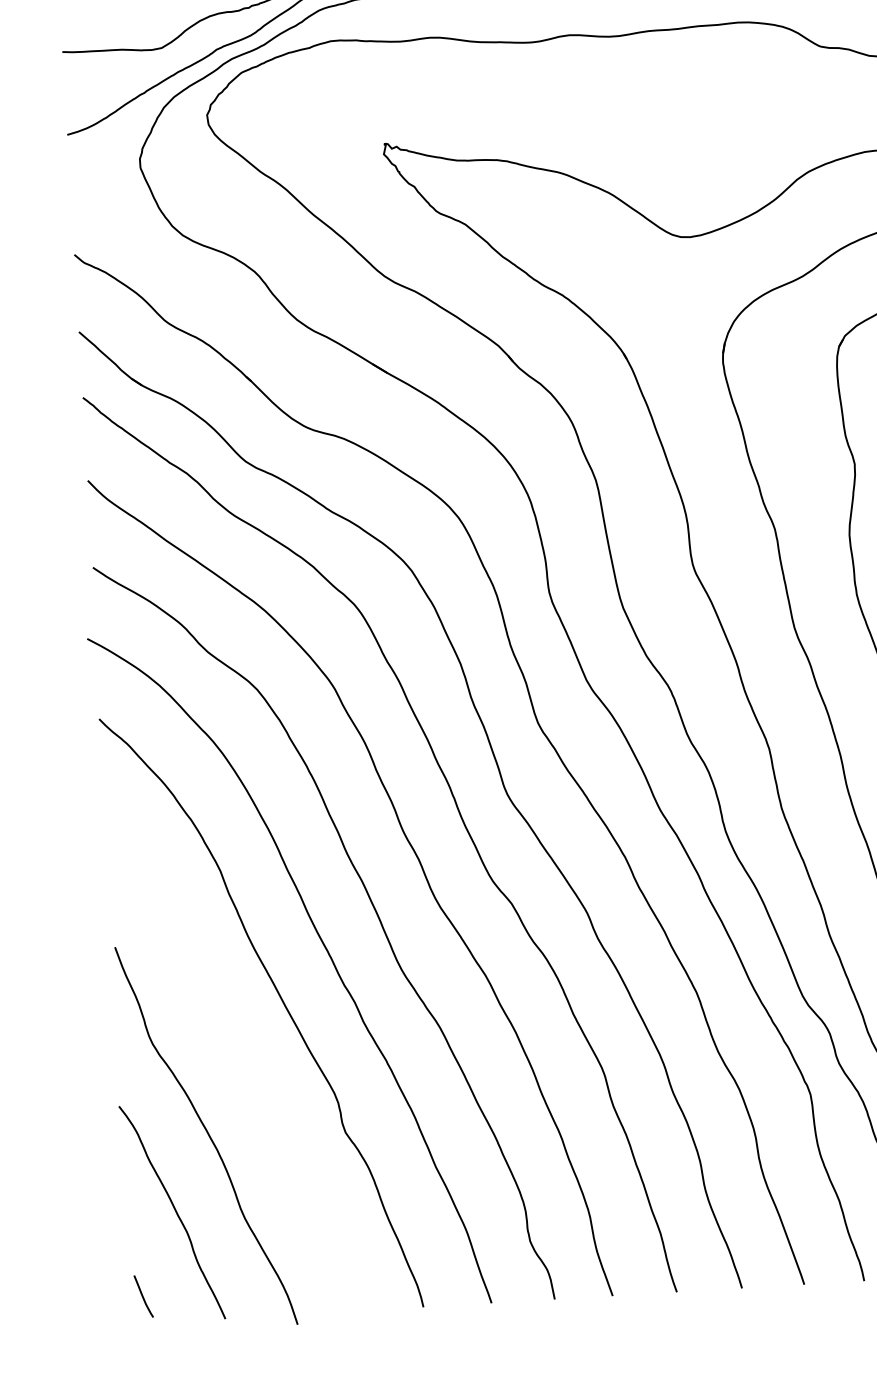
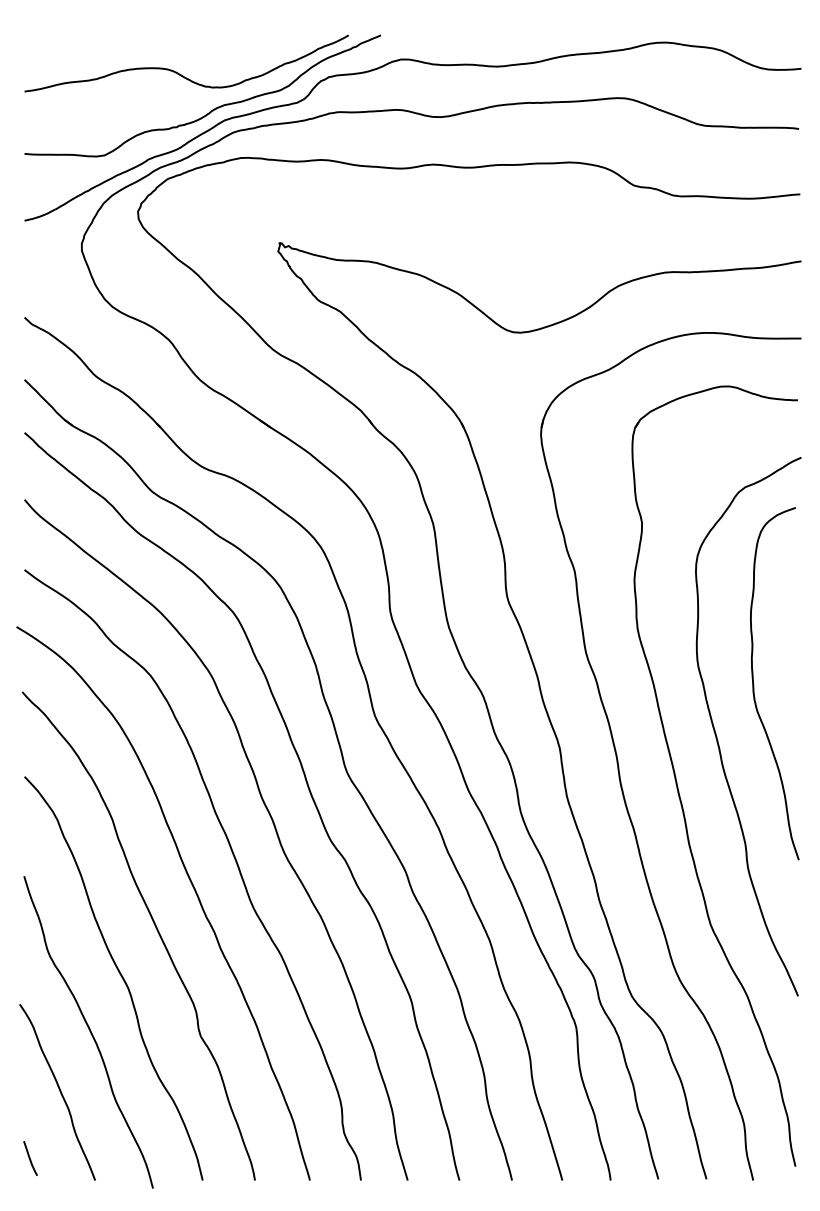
curve: (240, 1061) -> (119, 974), added

